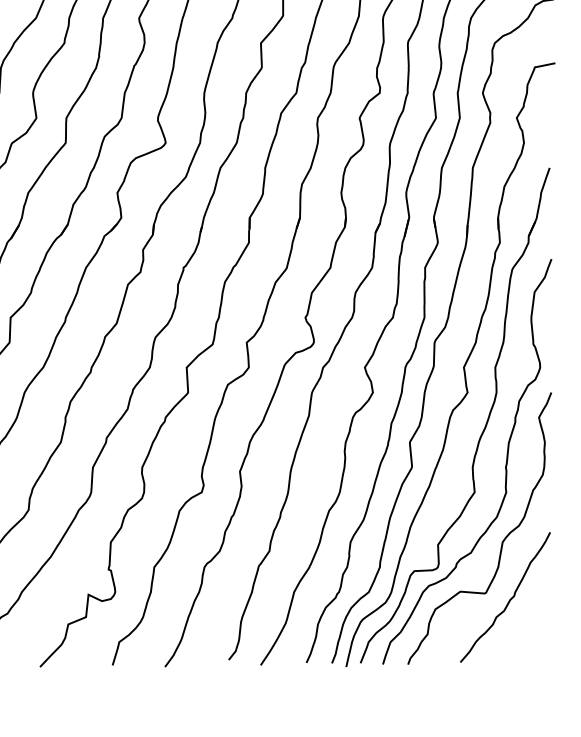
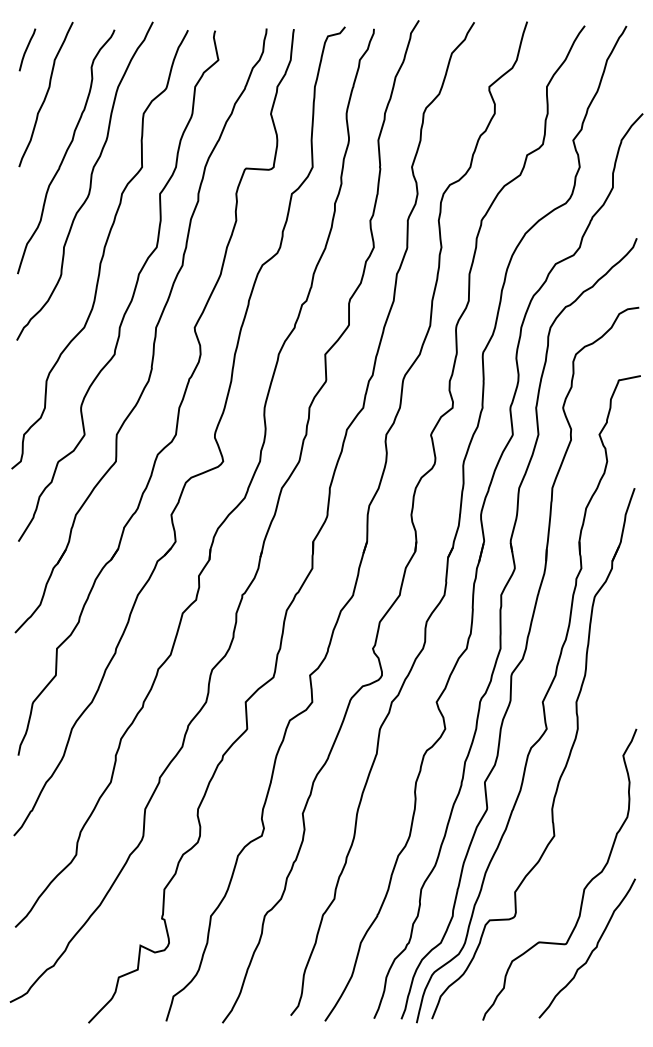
curve: (505, 463) -> (587, 804), removed

